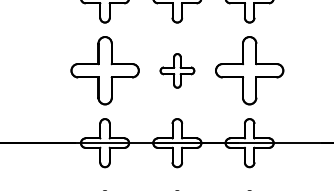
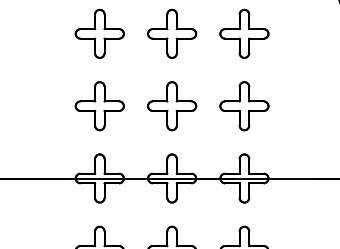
part: (104, 71) -> (99, 106), size x0.71
part: (177, 71) -> (172, 106), size x1.43
part: (249, 71) -> (244, 106), size x0.71

